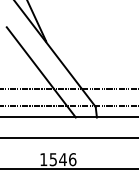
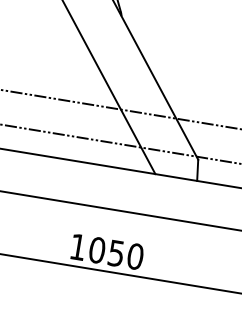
text: (62, 159) -> (115, 253), 1546 -> 1050

